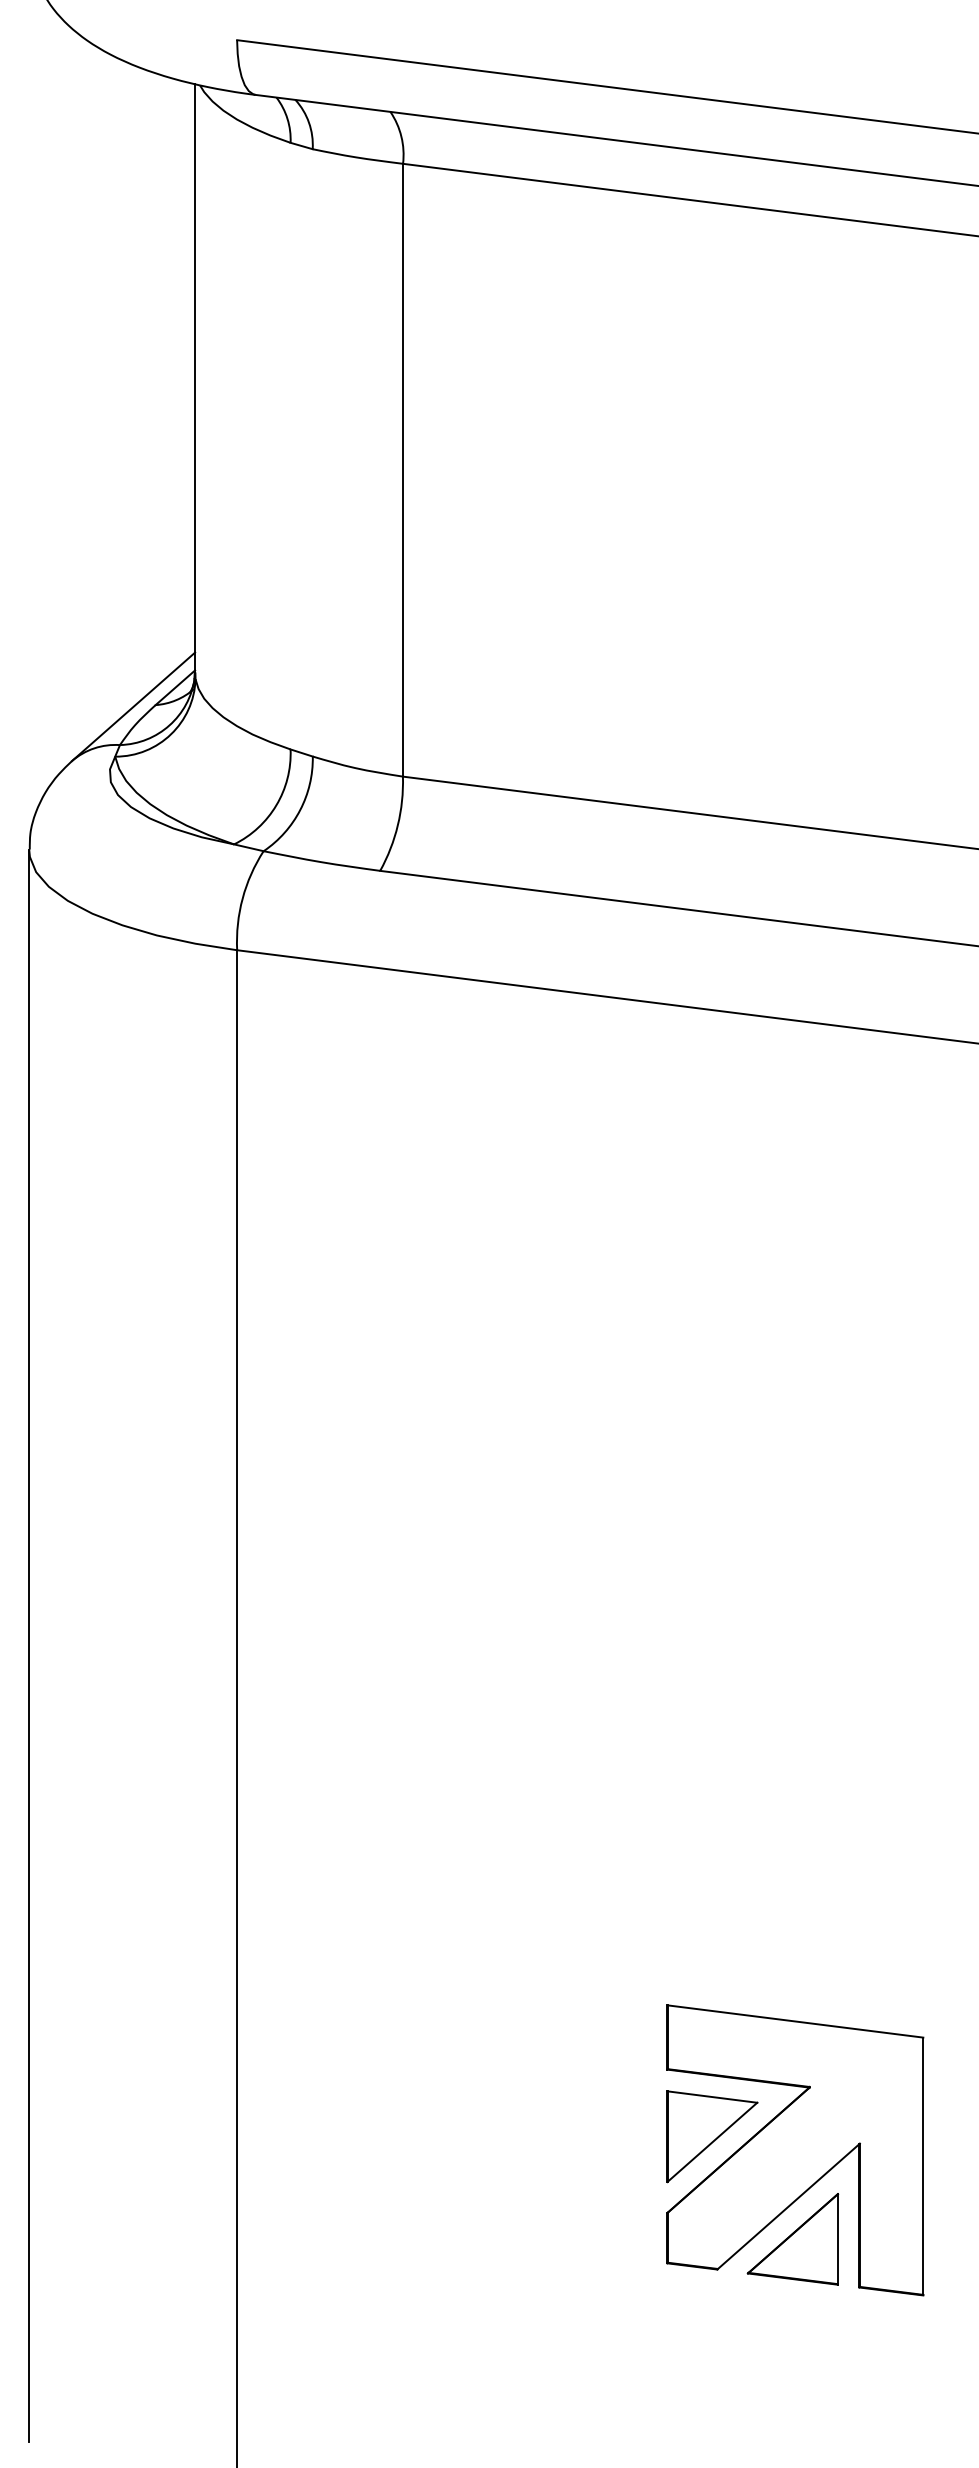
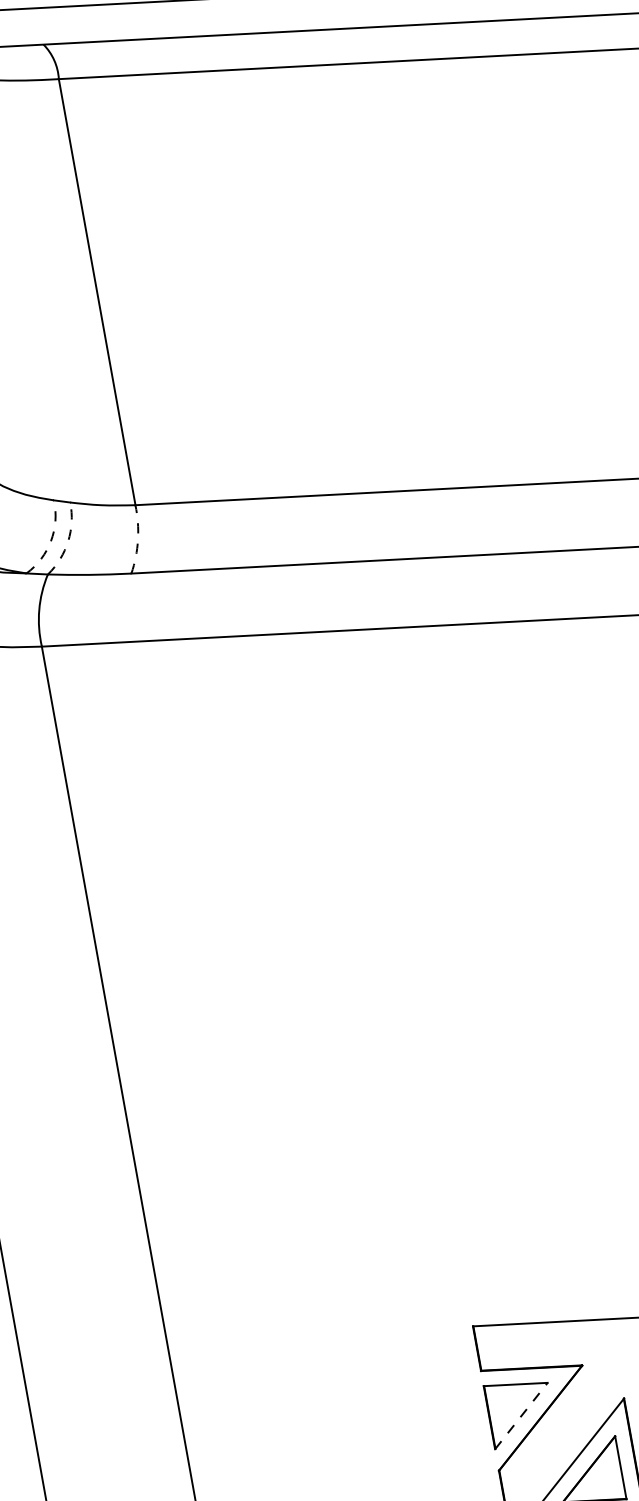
arc: (276, 805) -> (51, 541), solid -> dashed
arc: (300, 810) -> (68, 541), solid -> dashed
arc: (397, 825) -> (137, 539), solid -> dashed
line: (712, 2142) -> (521, 1416), solid -> dashed

